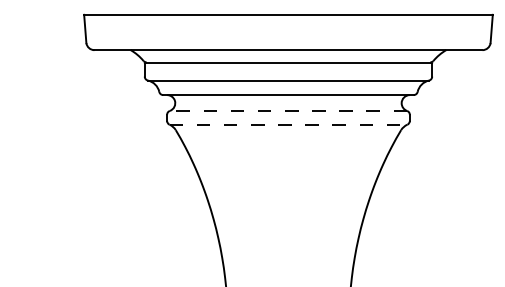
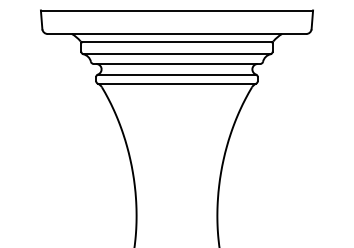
line: (287, 110) -> (176, 74), dashed -> solid
line: (289, 124) -> (177, 83), dashed -> solid

